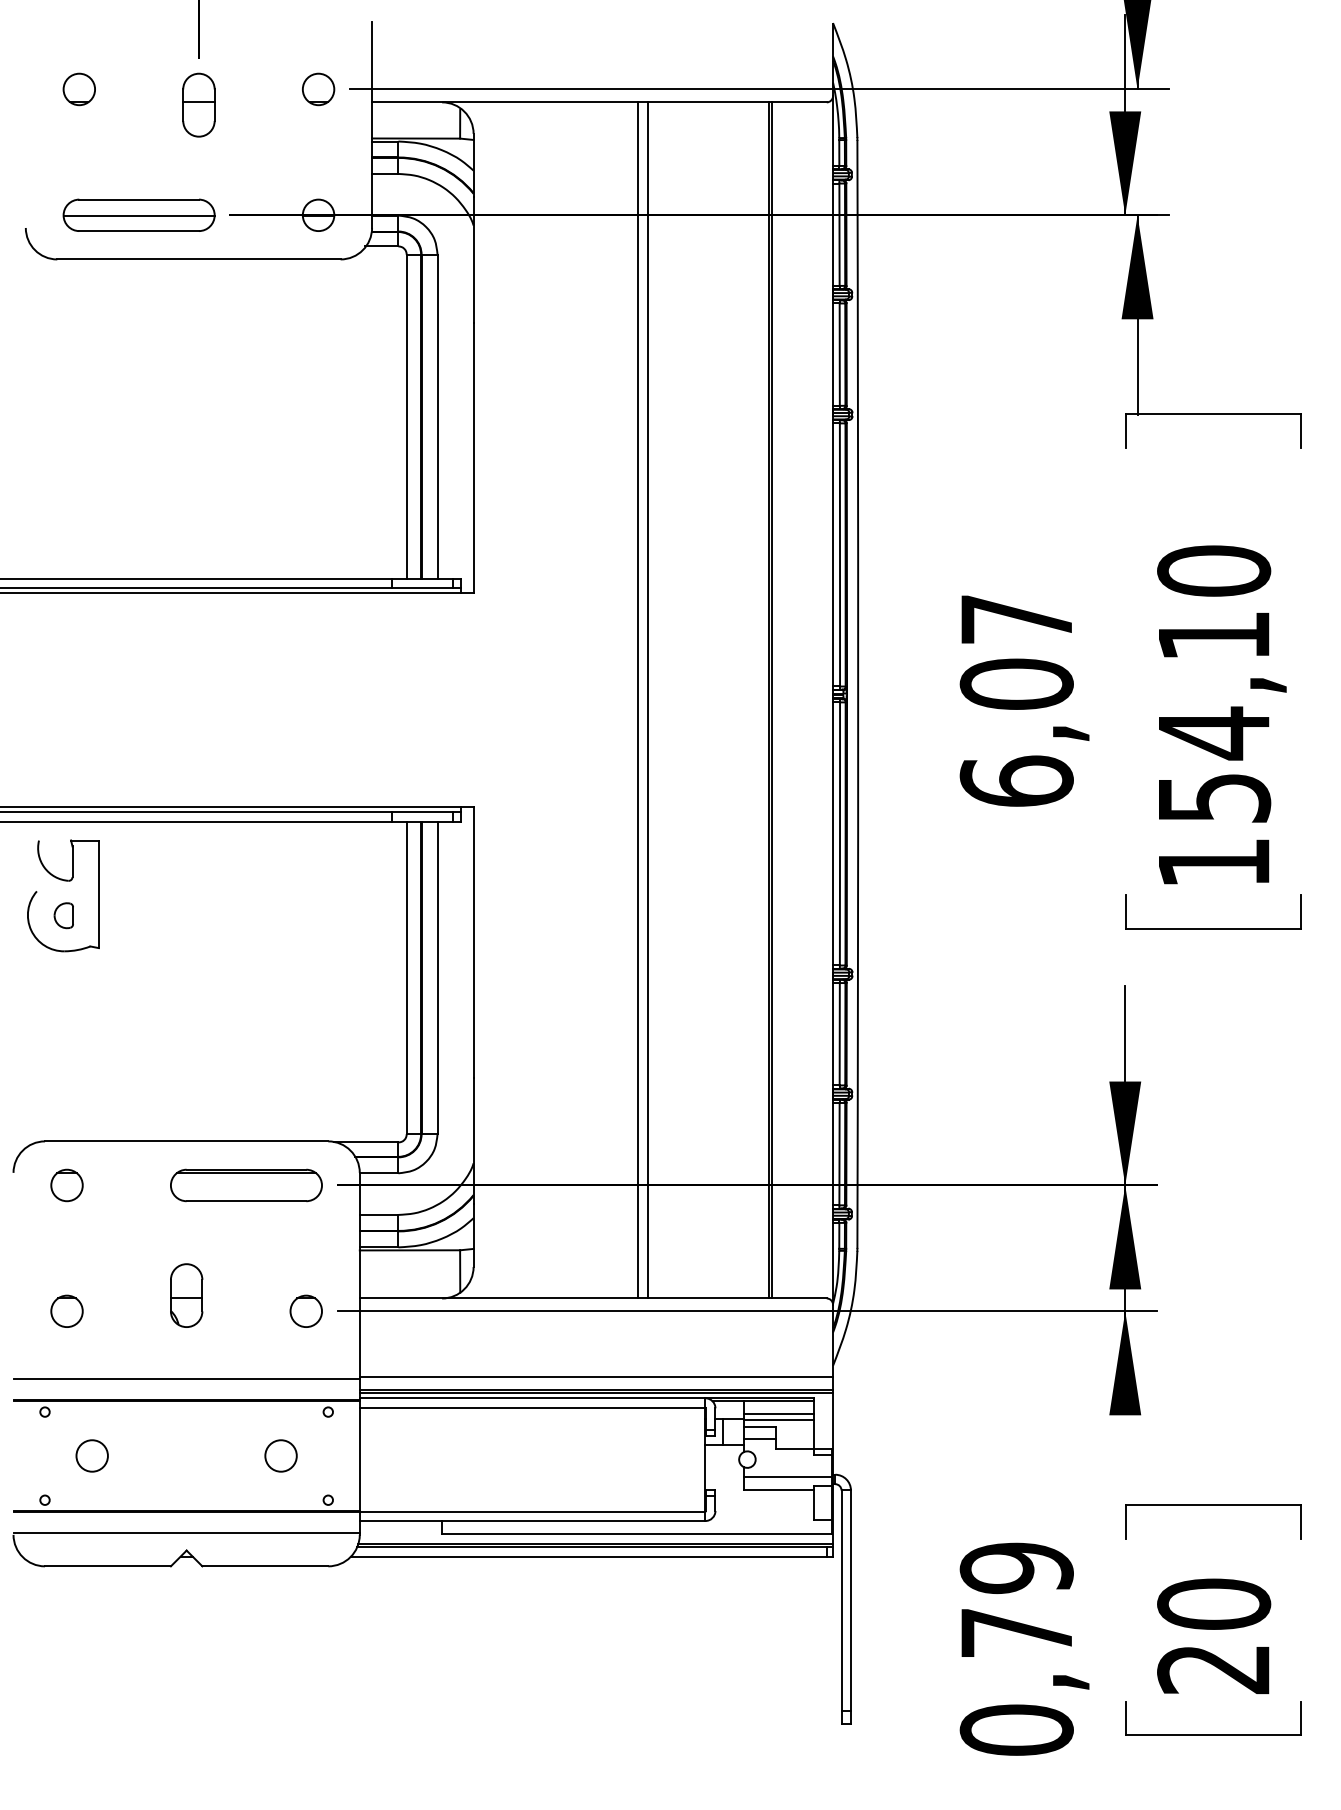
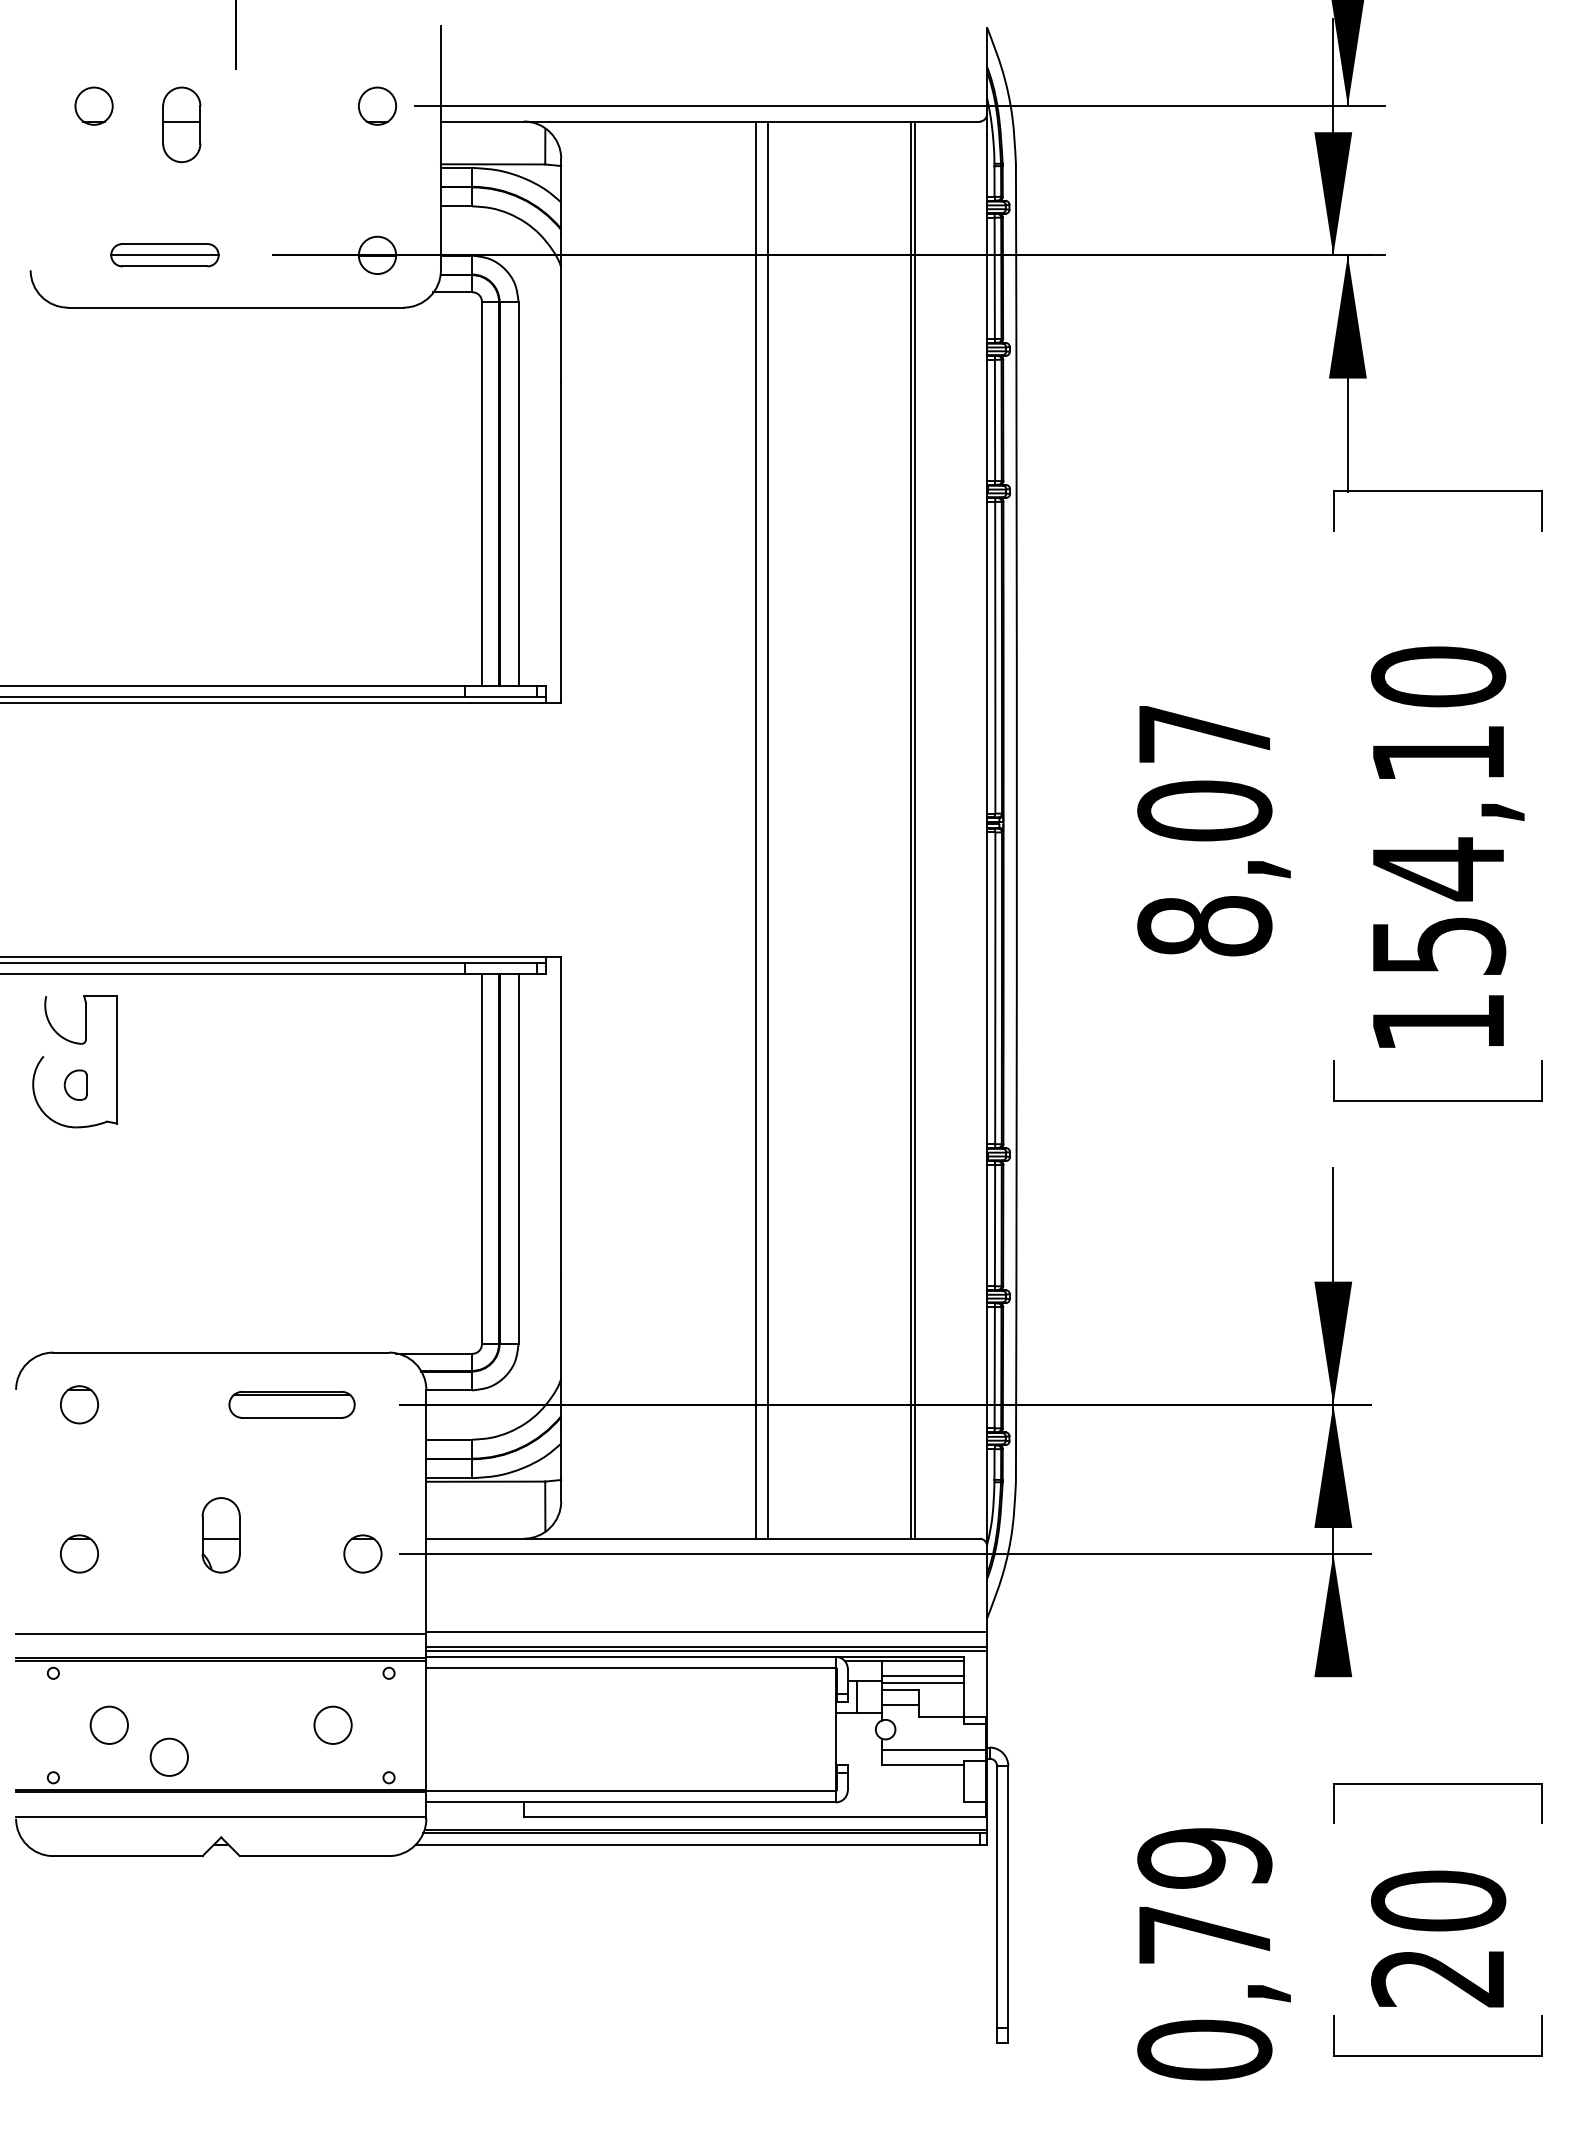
part: (198, 104) -> (181, 124), moved
part: (138, 214) -> (164, 254), size x0.6
text: (1016, 780) -> (1204, 925), 6,07 -> 8,07
part: (245, 1185) -> (291, 1404), size x0.7
circle: (142, 1482) -> (168, 1756), added

